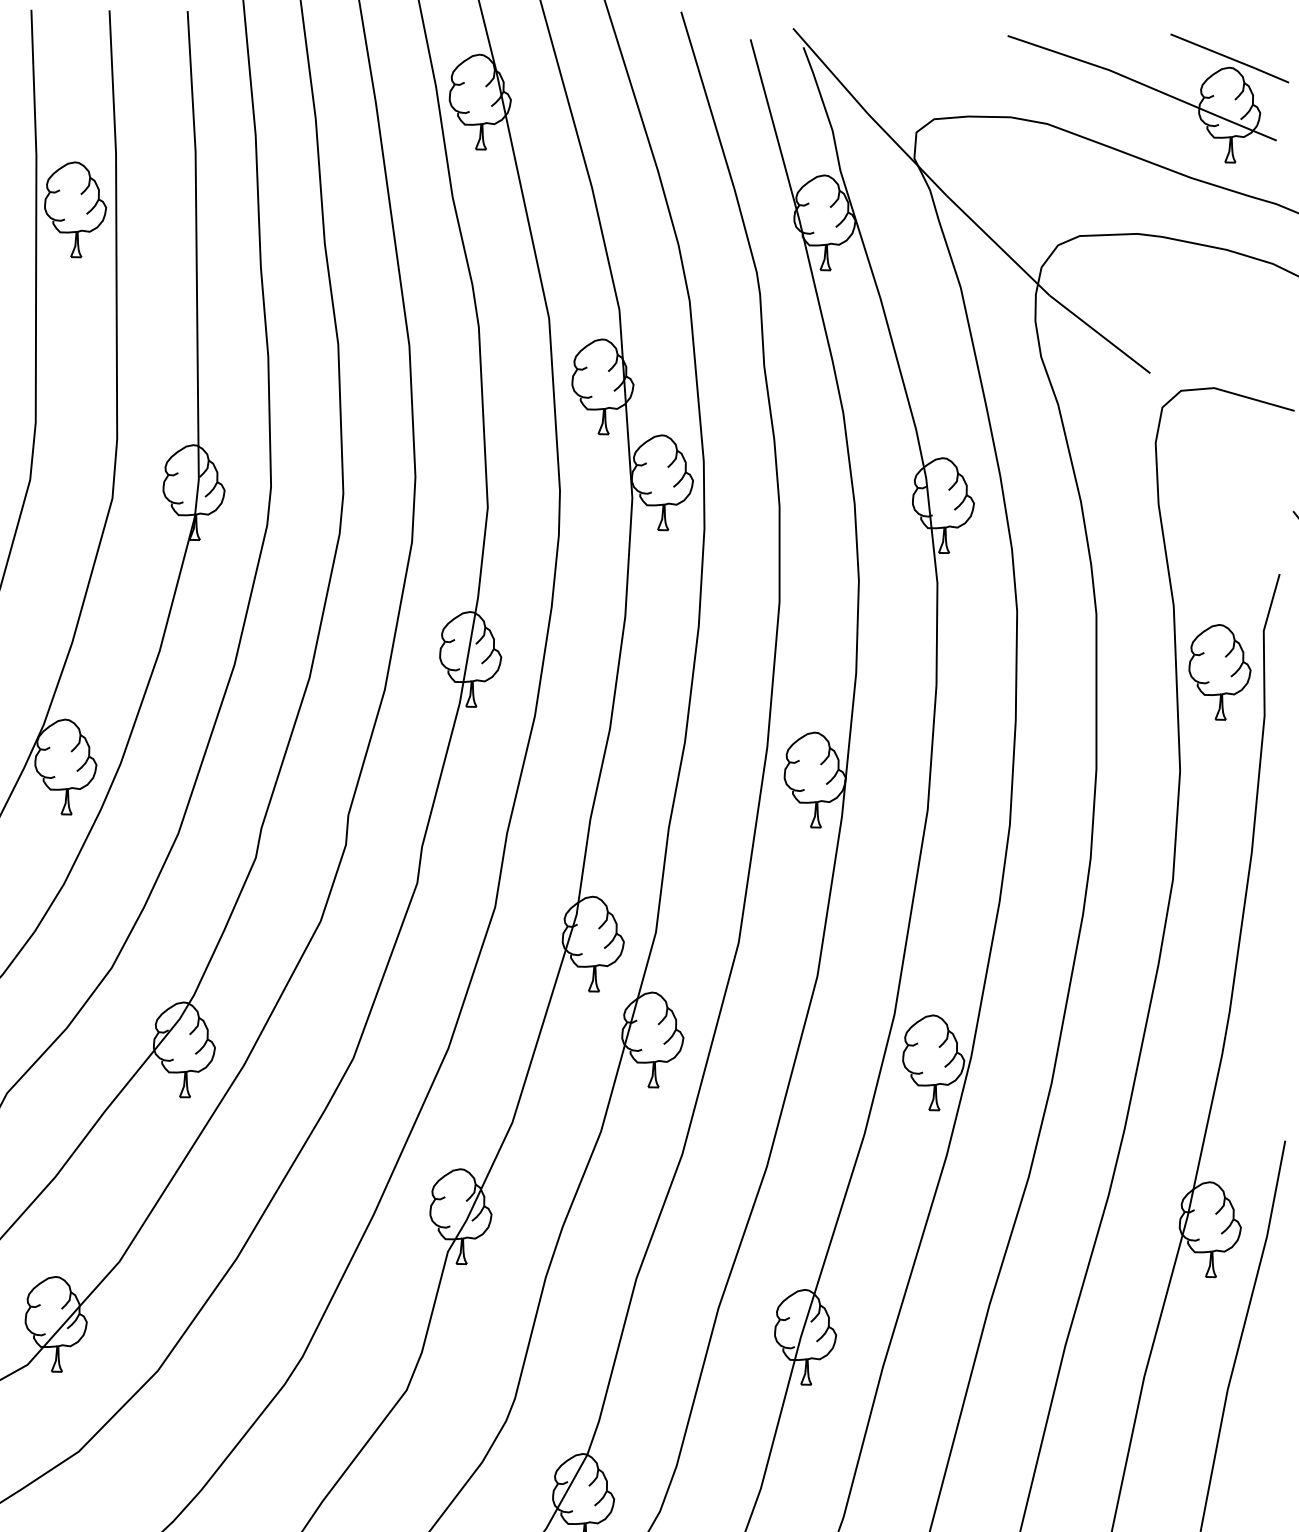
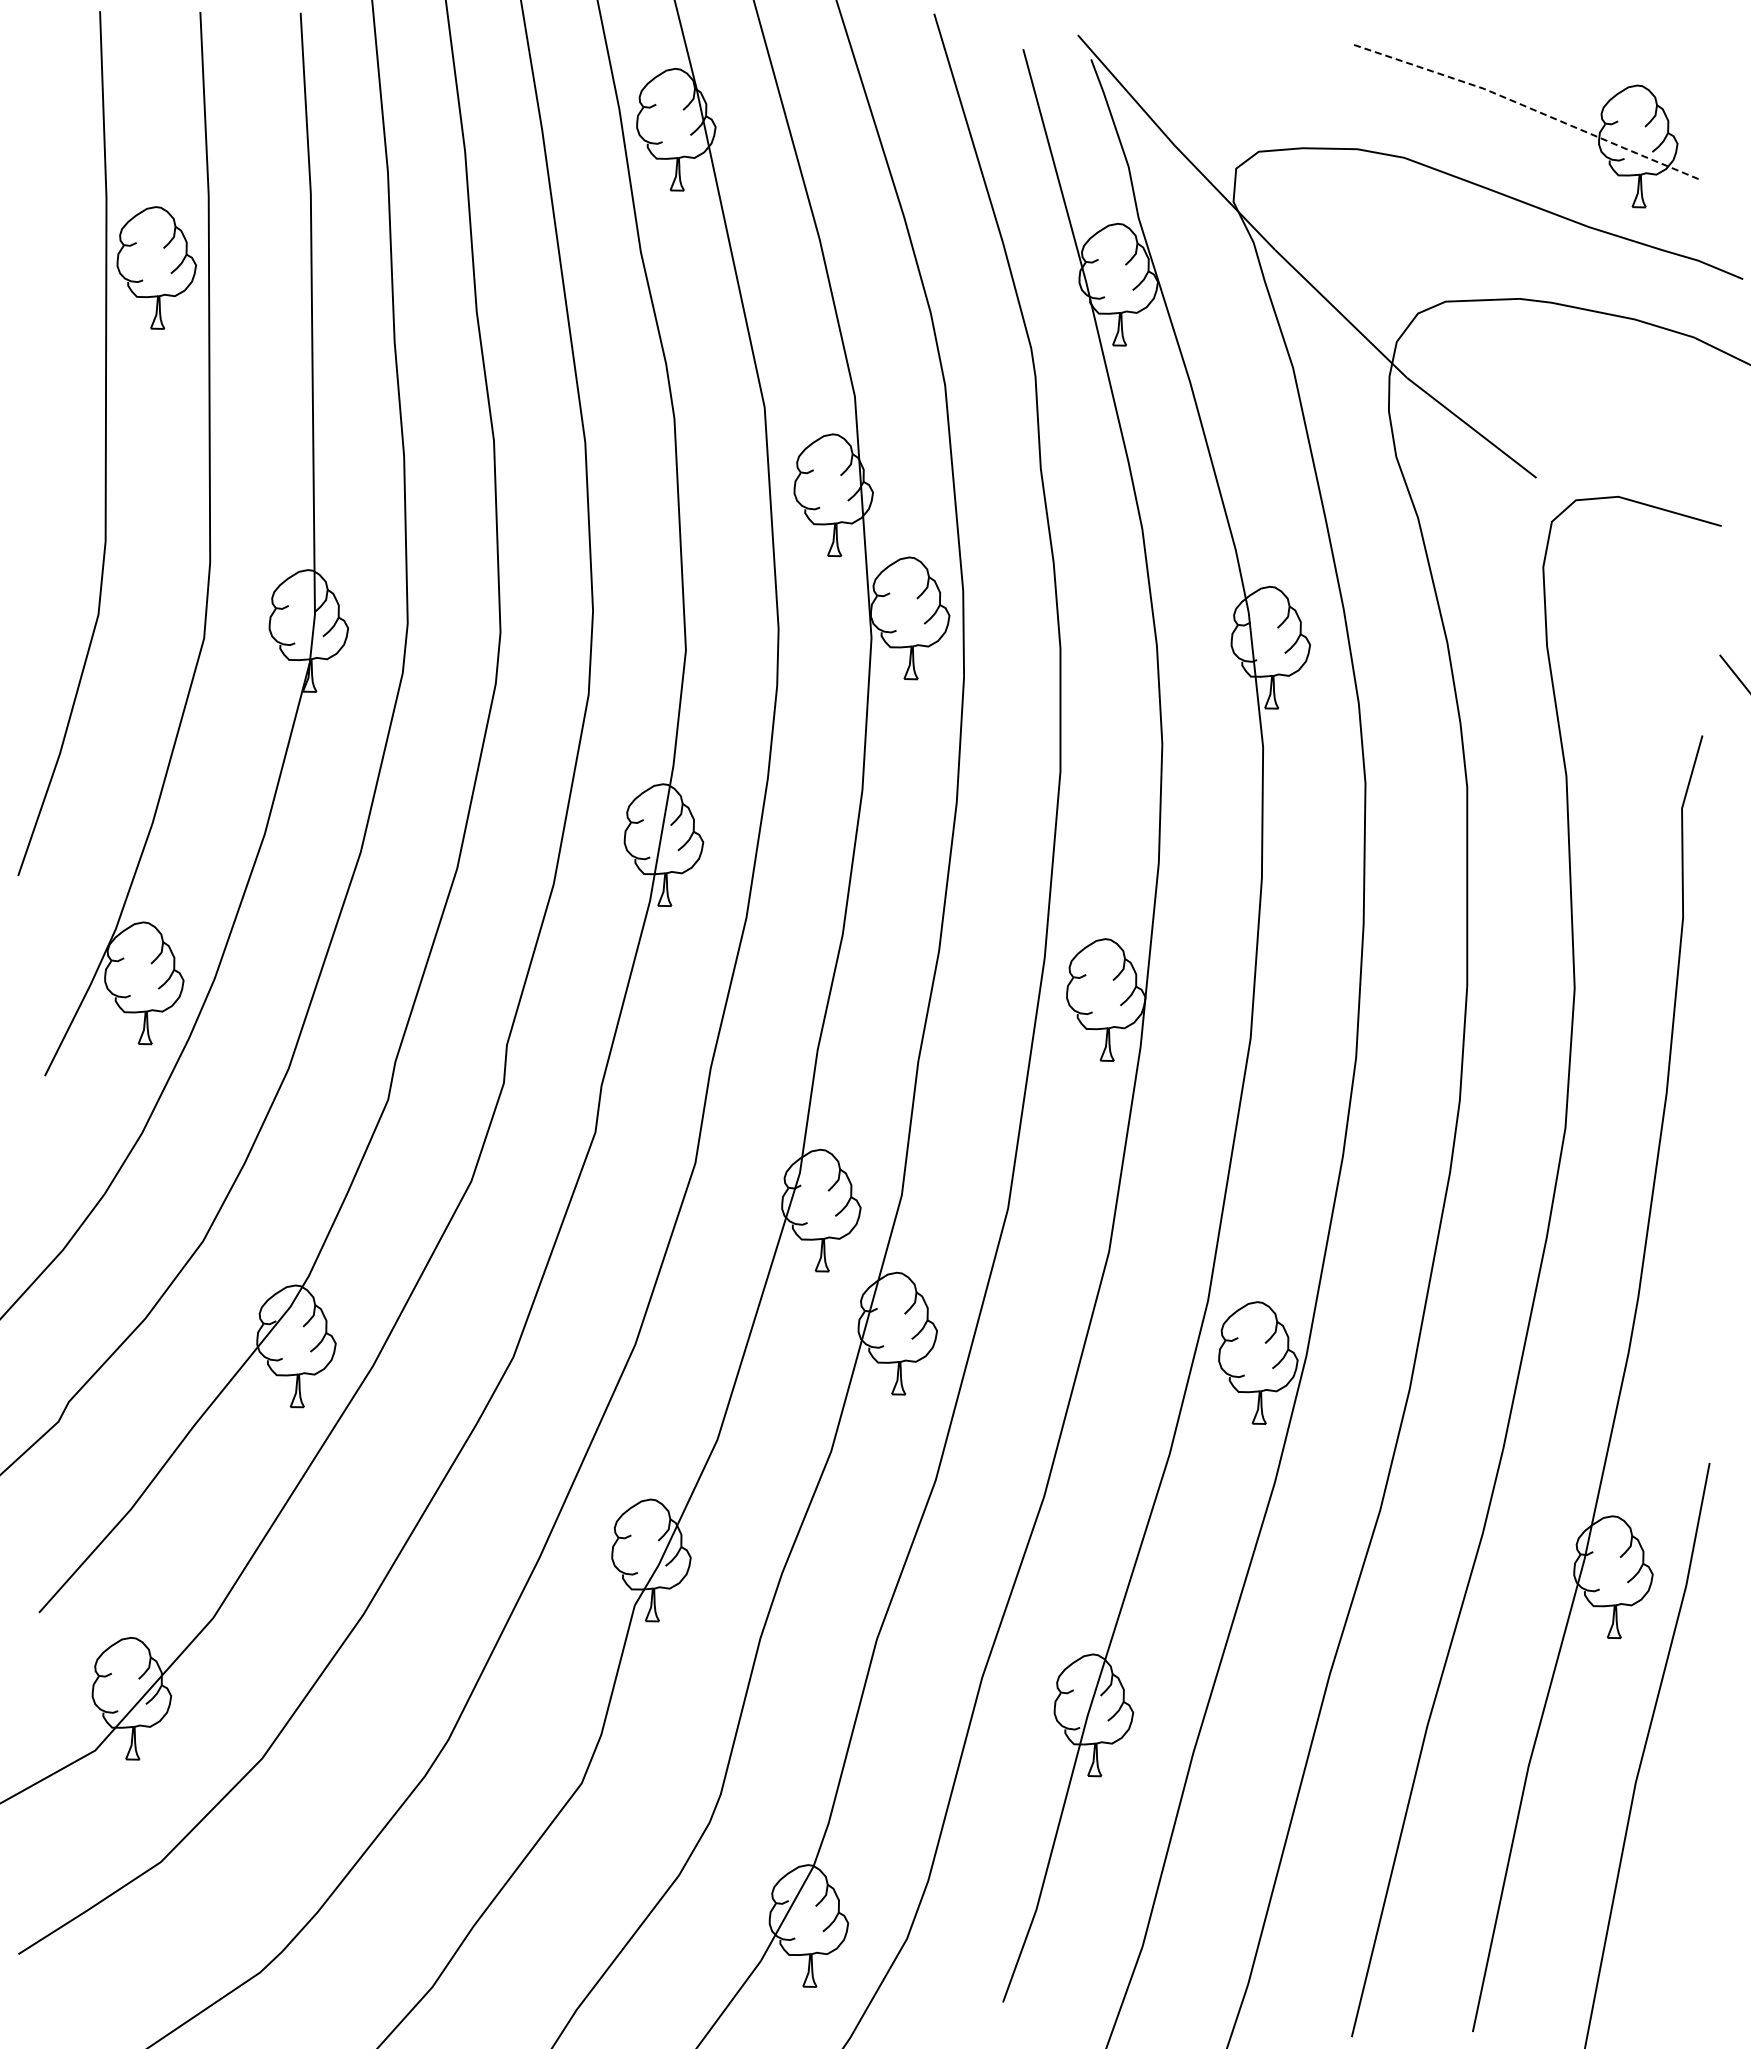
line: (1229, 58) -> (1638, 73), removed
line: (1143, 84) -> (1527, 107), solid -> dashed
part: (1219, 672) -> (1625, 861), removed

